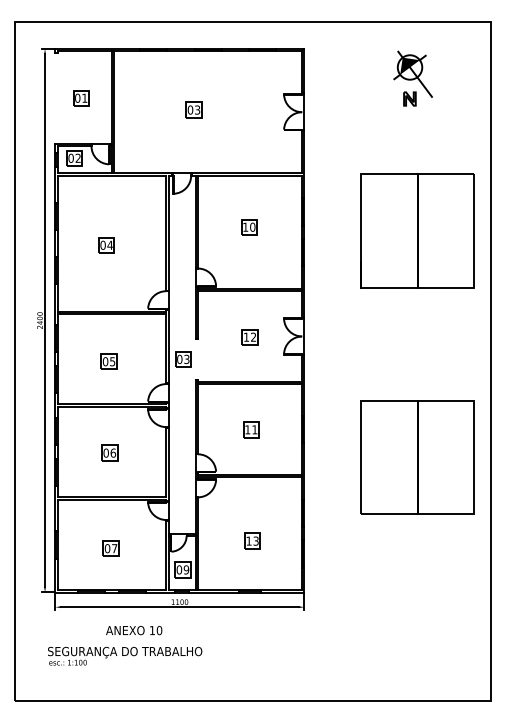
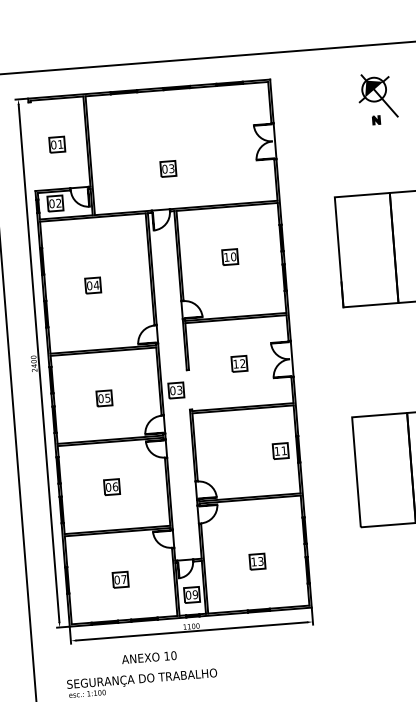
part: (409, 98) -> (376, 119), size x0.6
part: (193, 109) -> (167, 168), moved
part: (251, 429) -> (280, 450), moved

